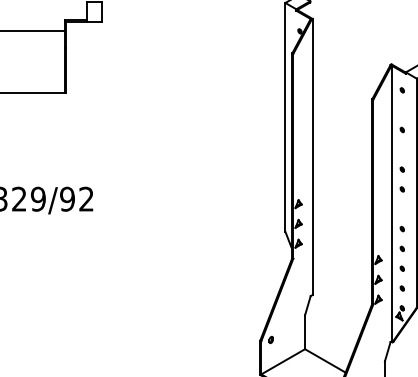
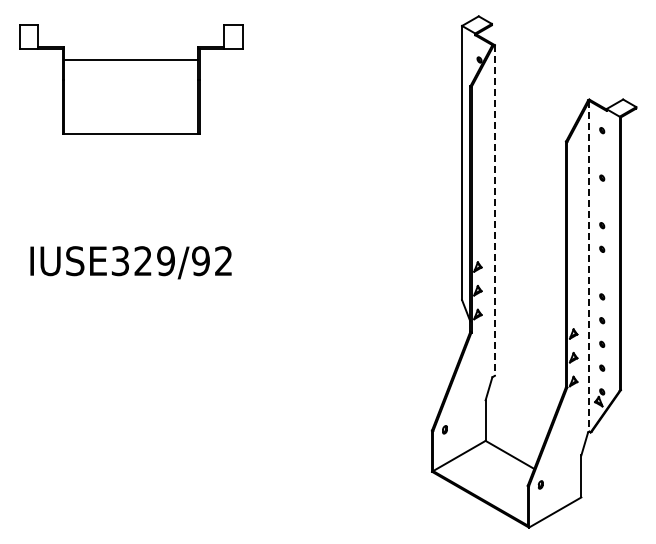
line: (312, 156) -> (494, 210), solid -> dashed
line: (391, 203) -> (589, 266), solid -> dashed

